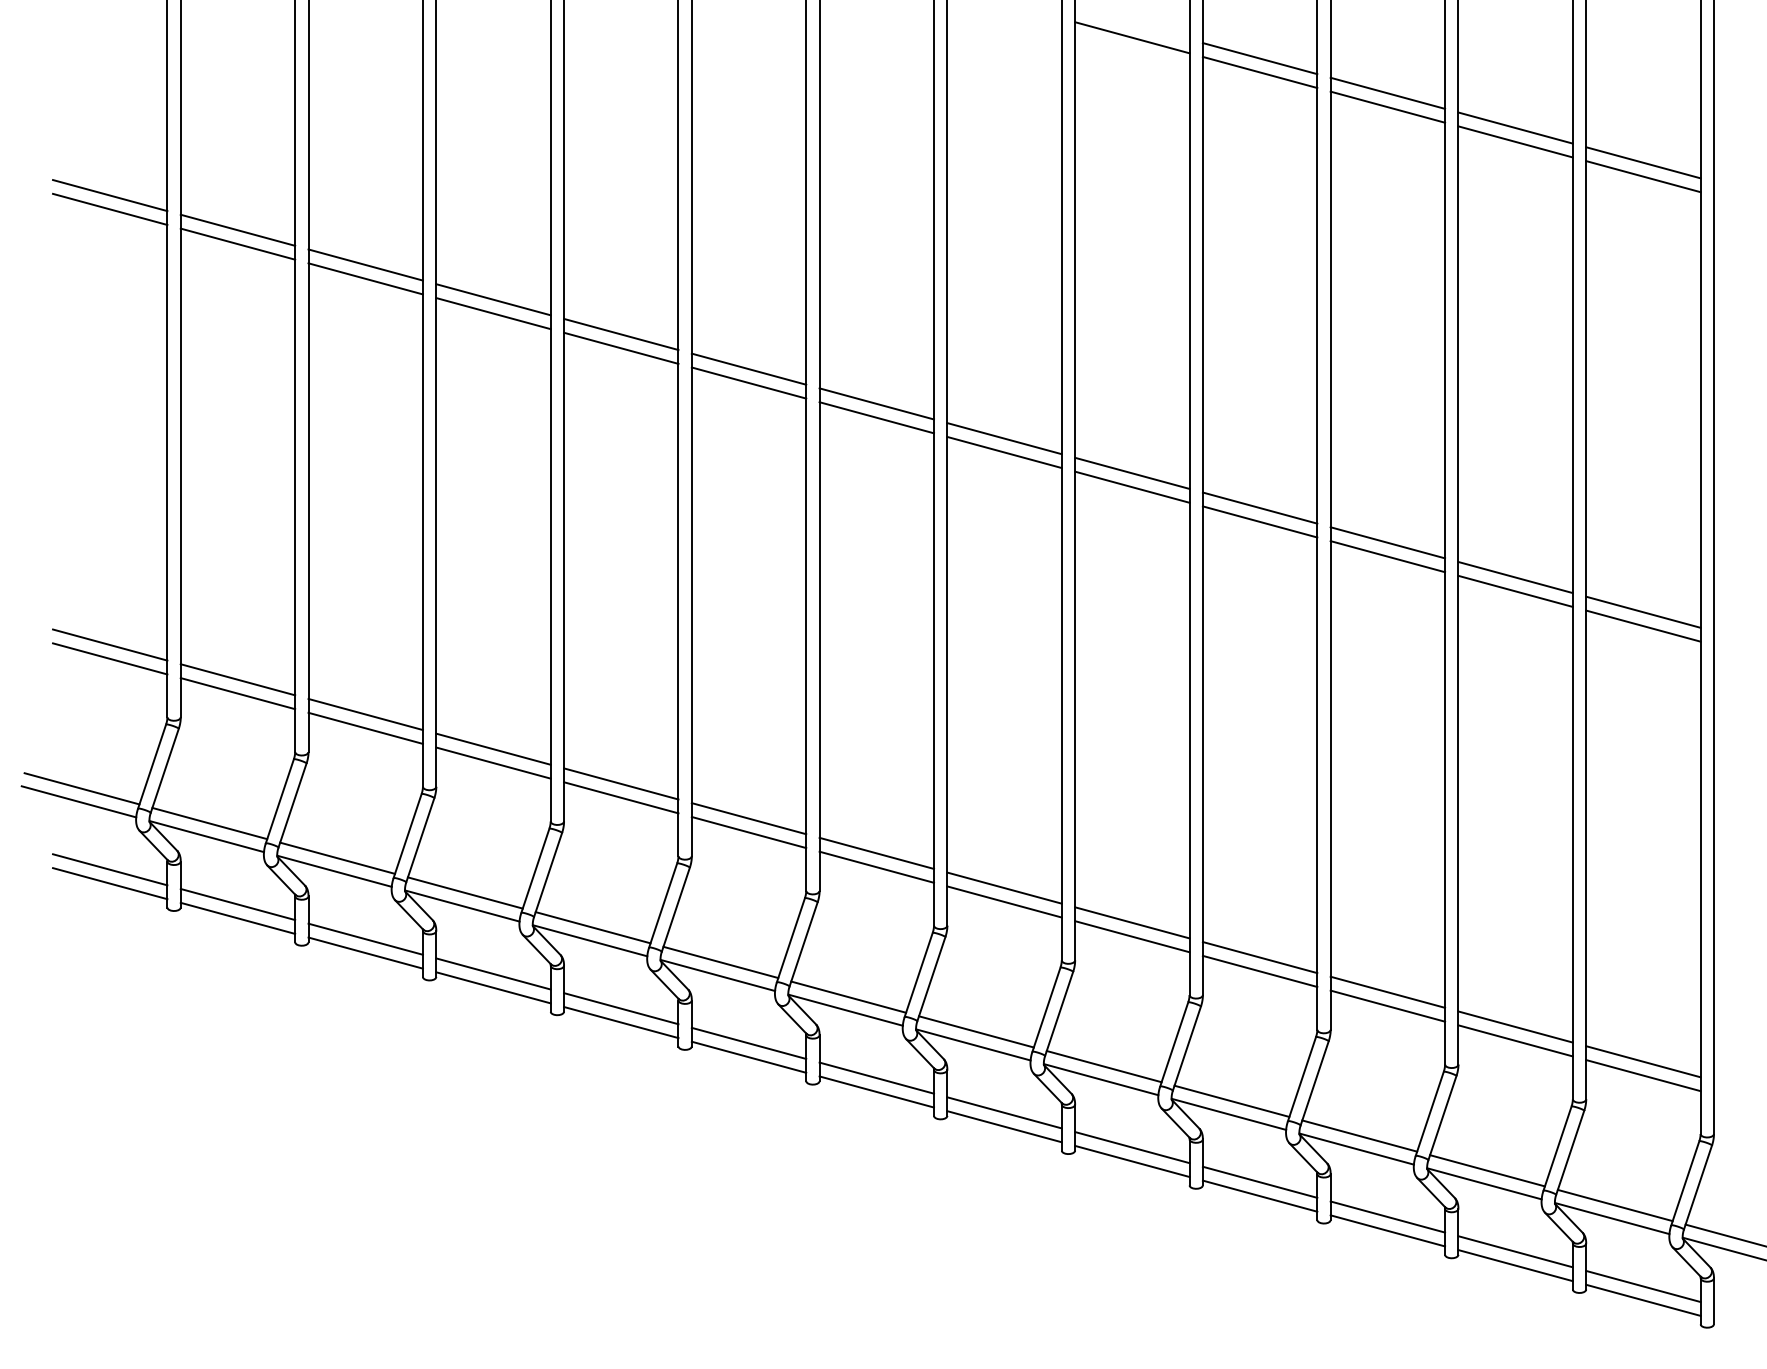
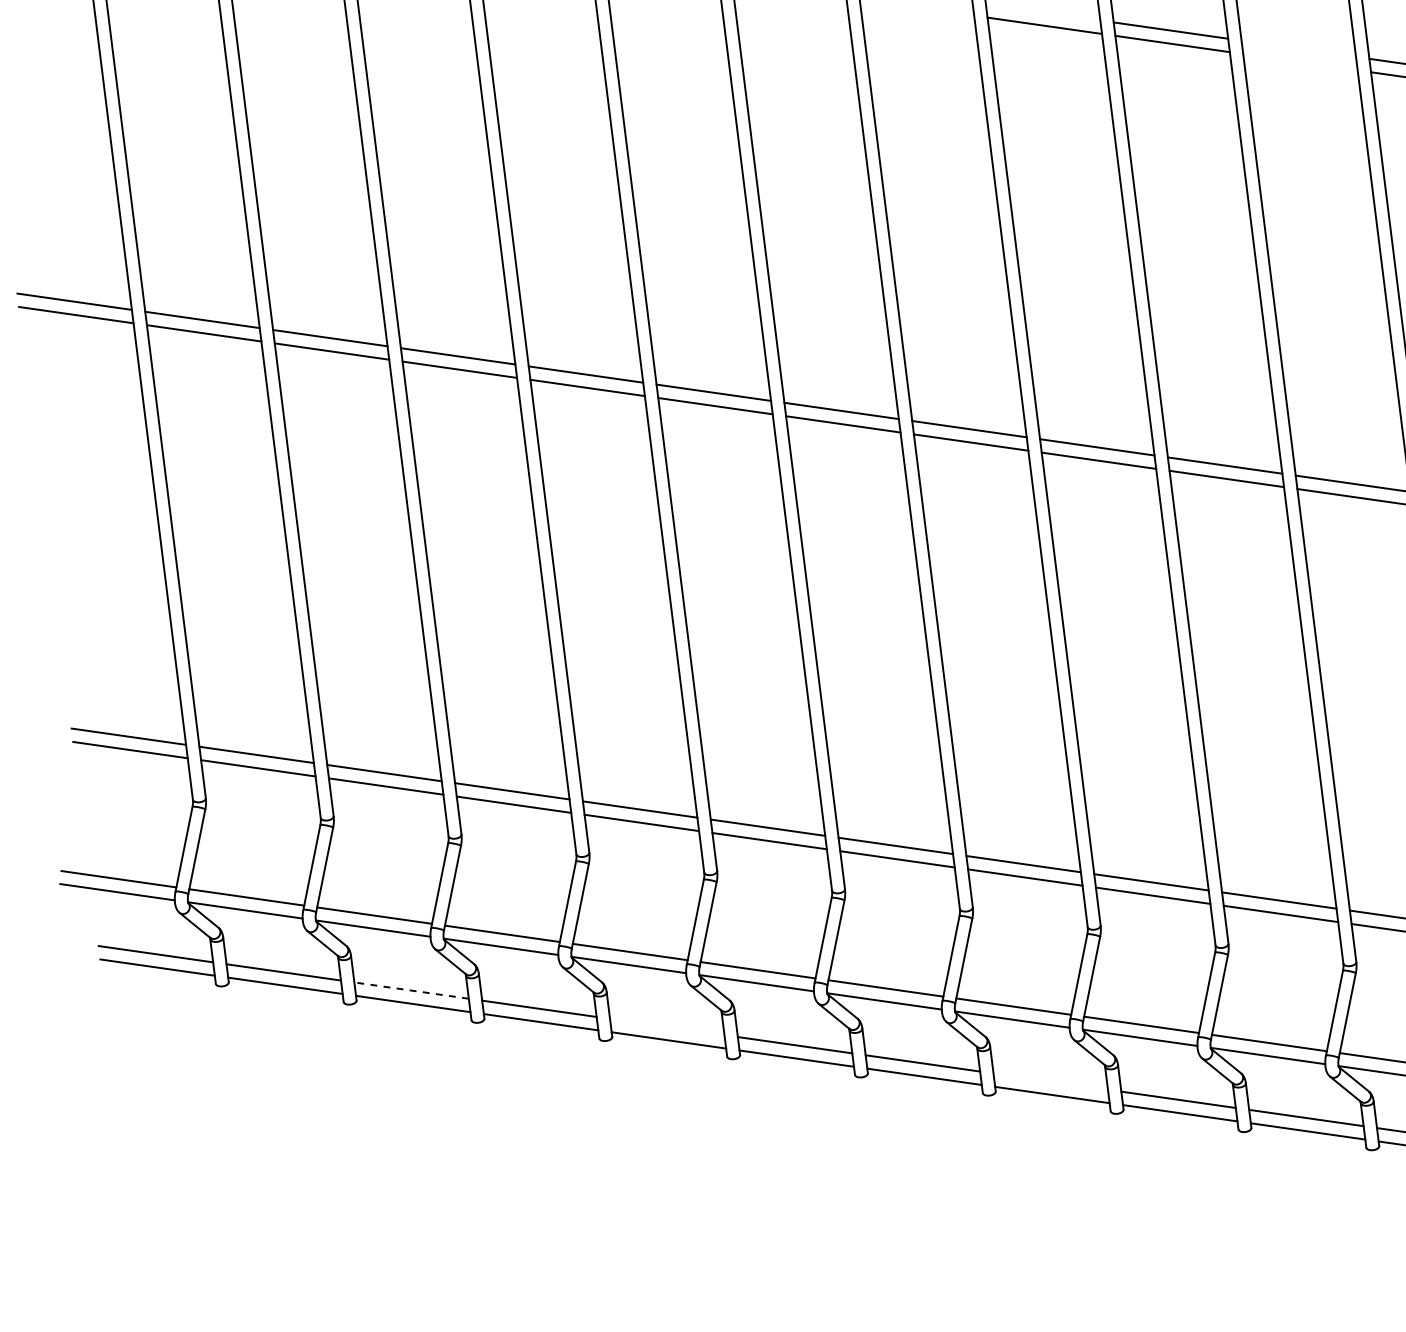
line: (1387, 92) -> (1298, 48), removed
line: (1387, 106) -> (1300, 61), removed
line: (365, 939) -> (411, 990), solid -> dashed
line: (621, 1008) -> (667, 1026), removed
line: (1004, 1112) -> (1050, 1081), removed

